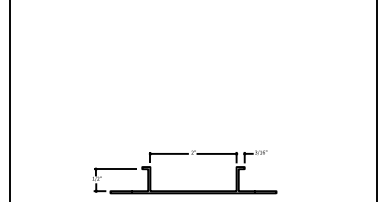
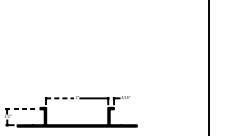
line: (170, 153) -> (60, 98), solid -> dashed
line: (115, 169) -> (21, 109), solid -> dashed

